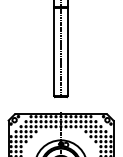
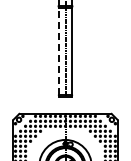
line: (54, 51) -> (58, 51), solid -> dashed

